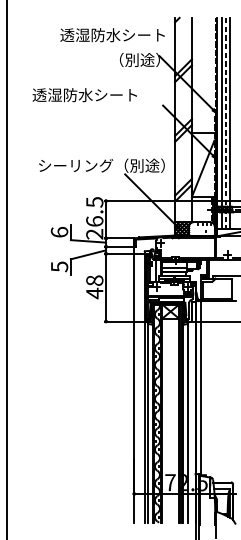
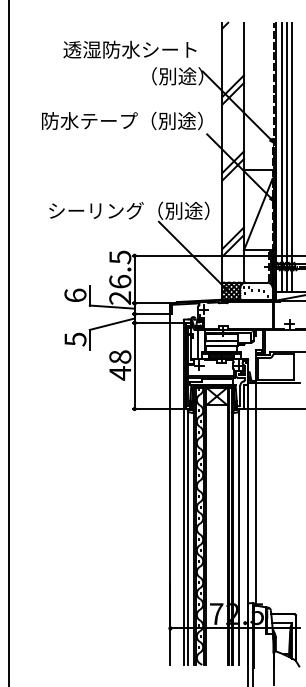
text: (112, 34) -> (129, 49), moved
text: (95, 94) -> (121, 120), 透湿防水シート -> 防水テープ（別途）
line: (225, 123) -> (286, 157), dashed -> solid

